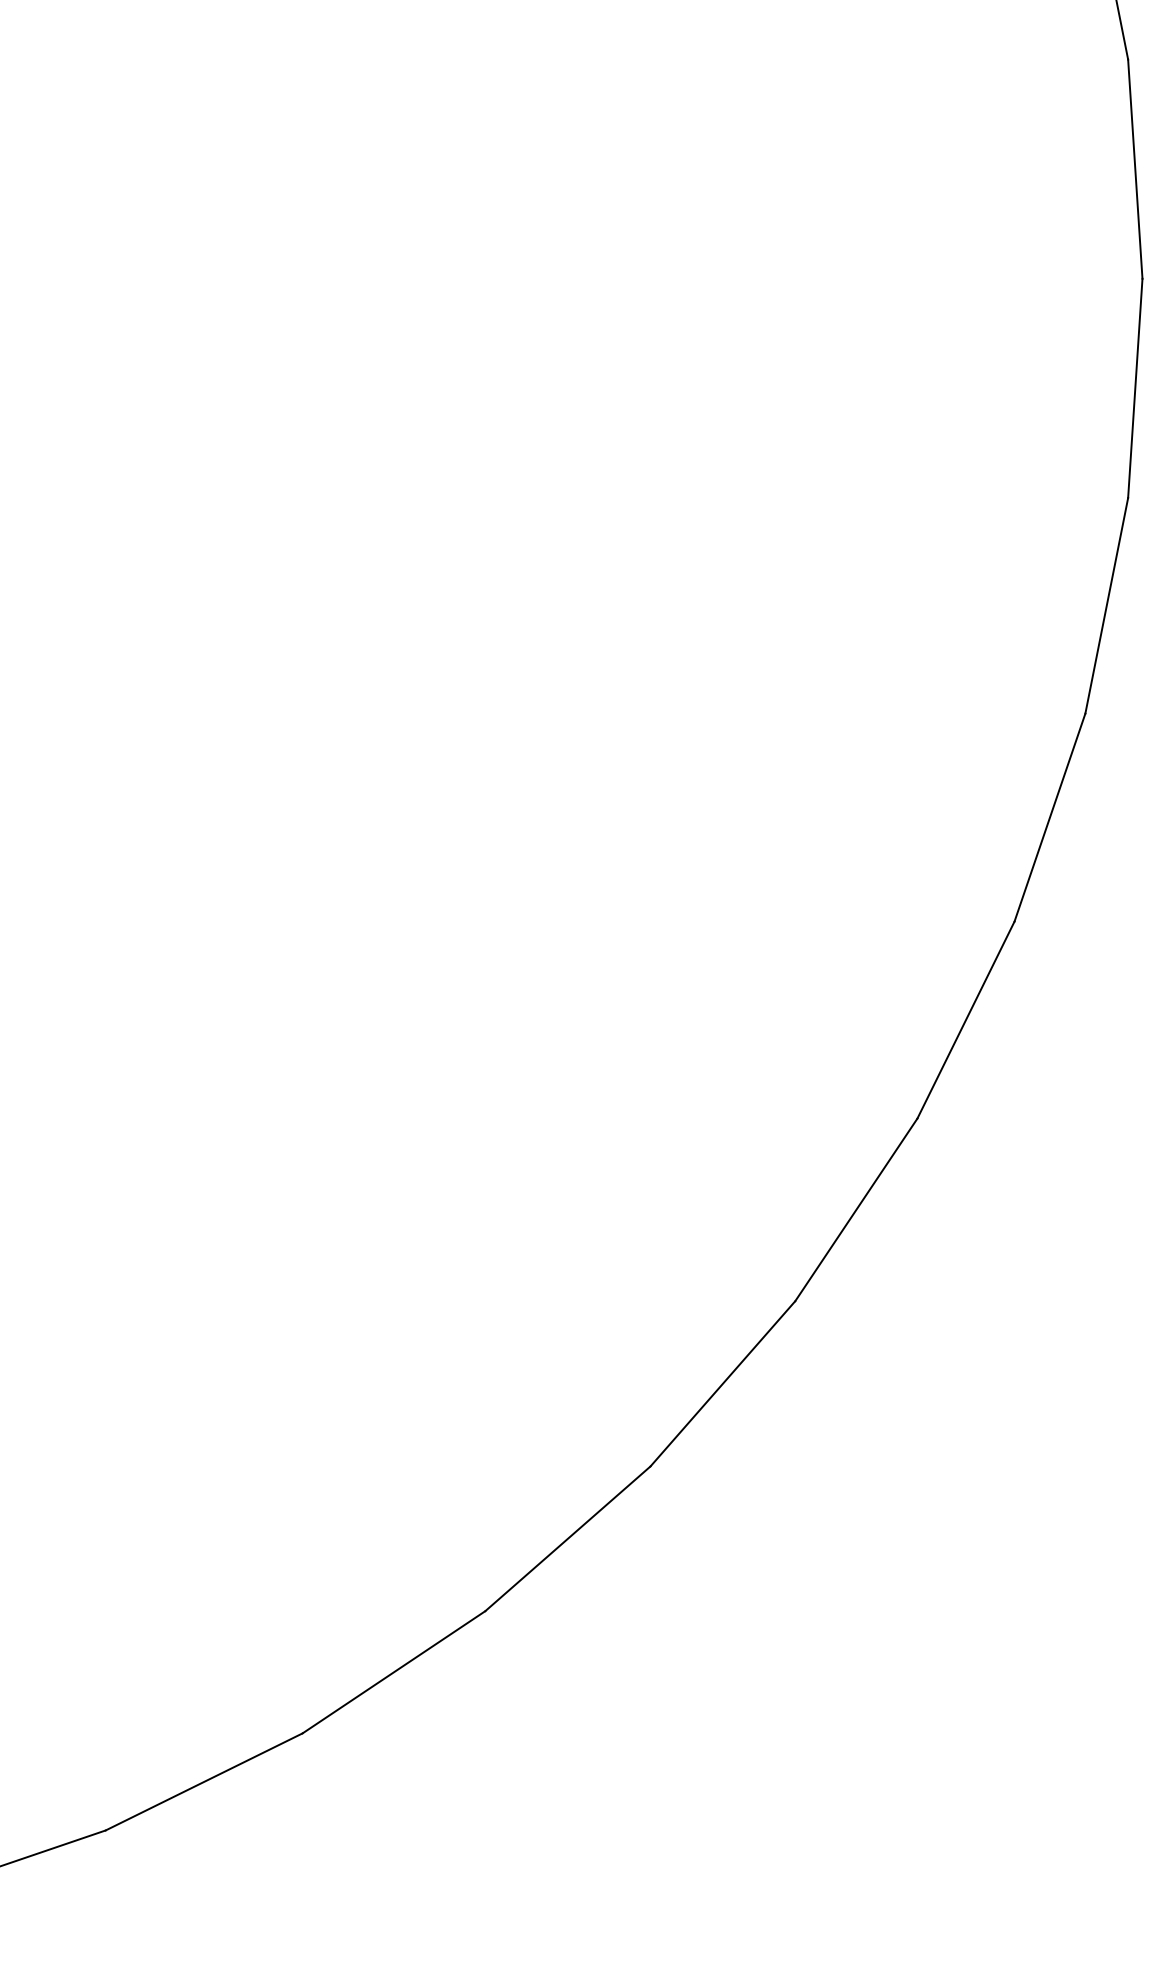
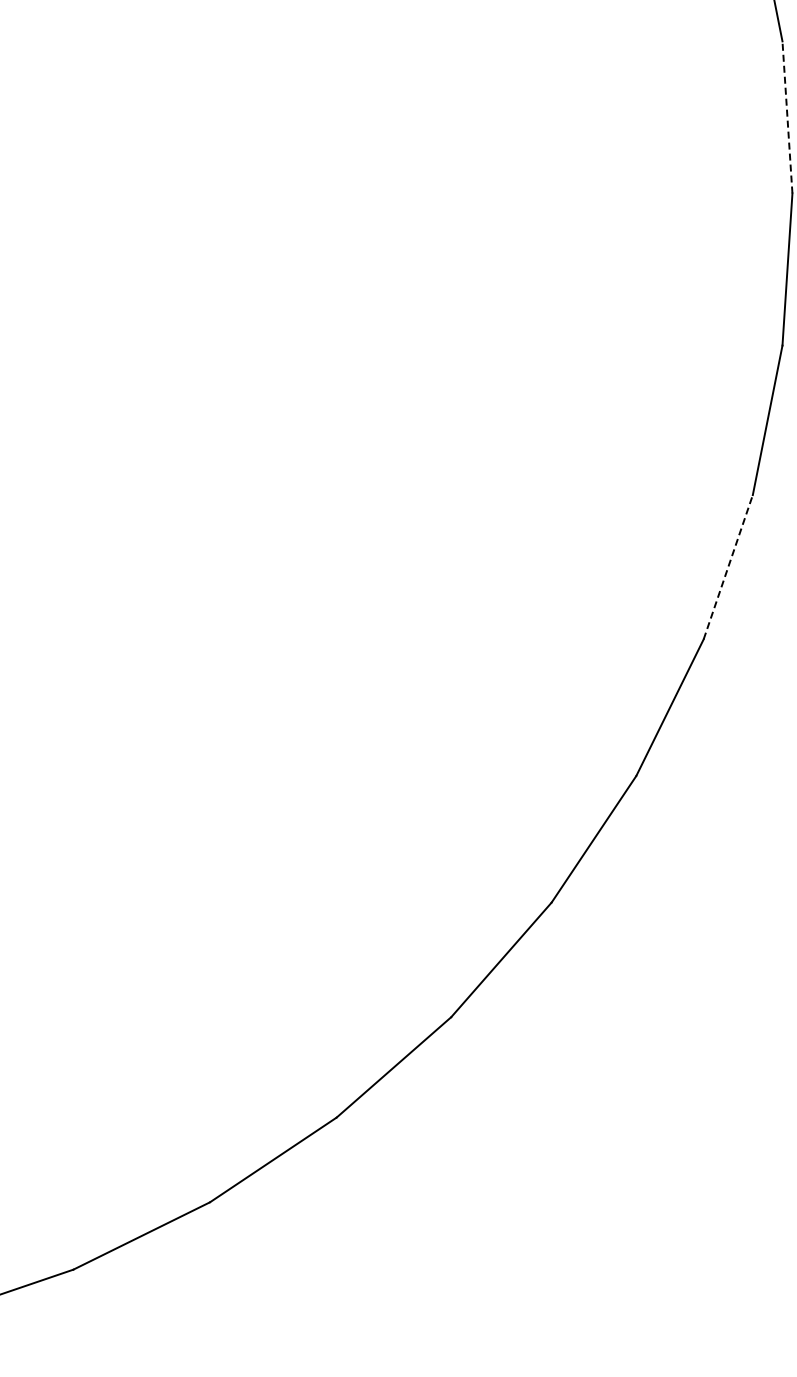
line: (1135, 167) -> (787, 116), solid -> dashed
line: (1050, 816) -> (728, 566), solid -> dashed

